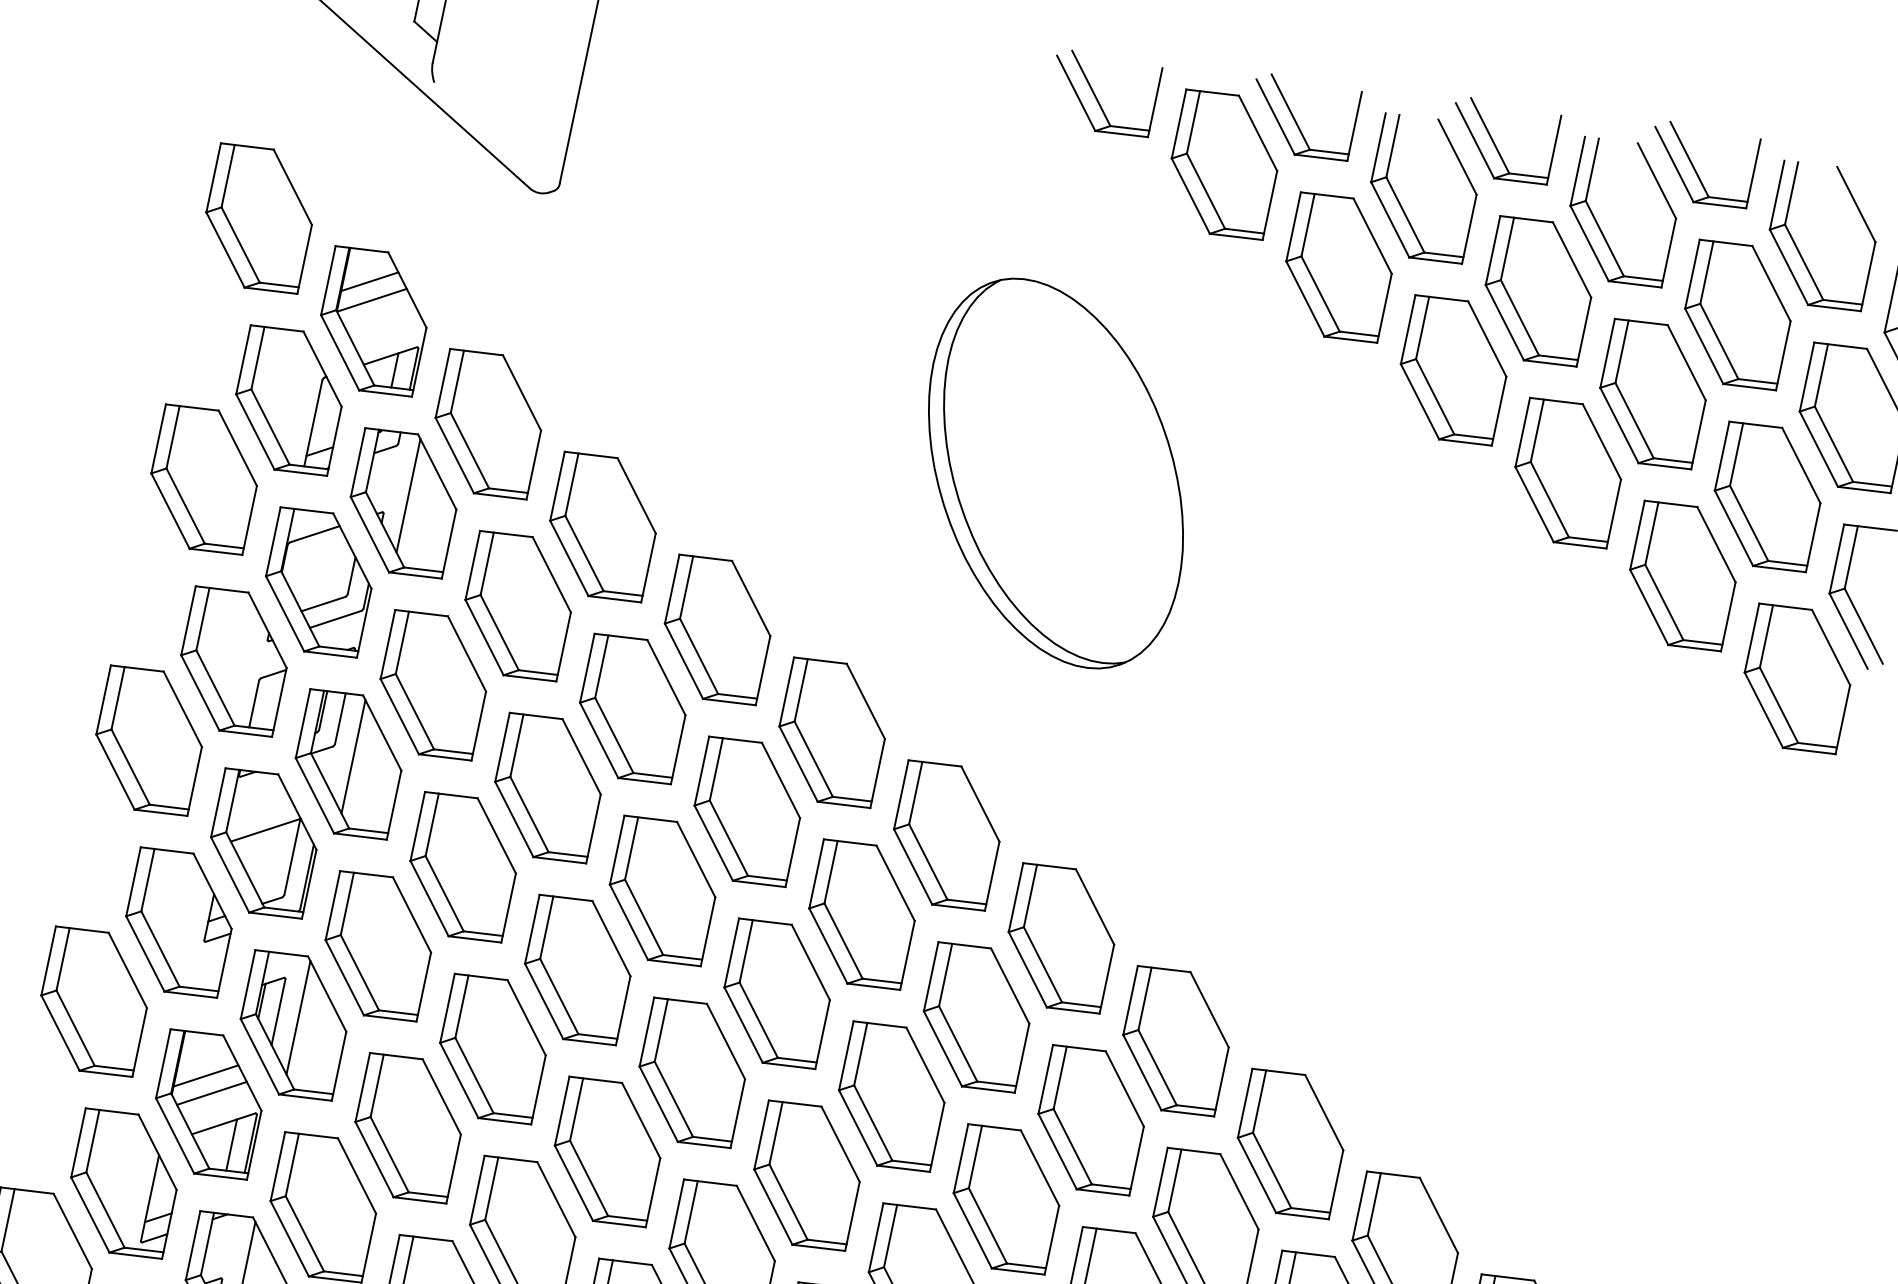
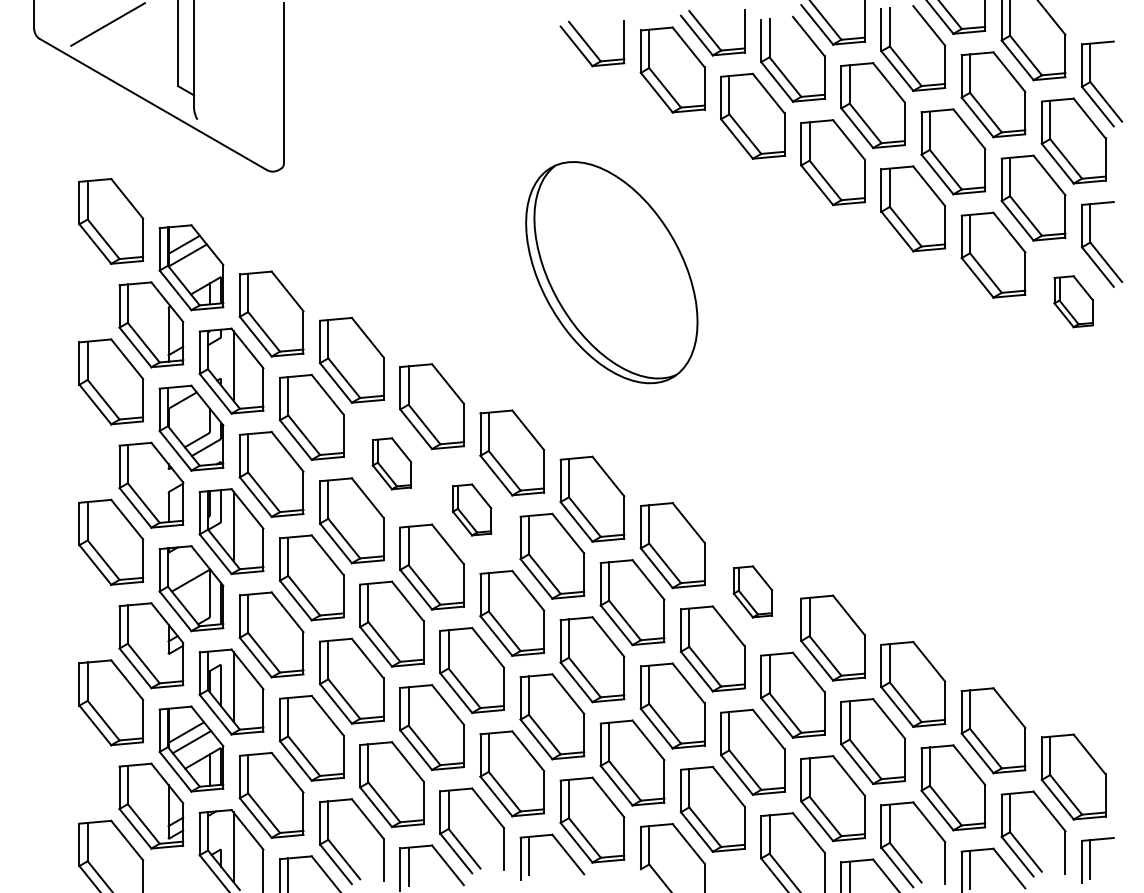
part: (1797, 678) -> (1073, 301), size x0.6
part: (632, 708) -> (391, 463), size x0.6
part: (746, 810) -> (471, 509), size x0.6
part: (1175, 1040) -> (752, 591), size x0.6

